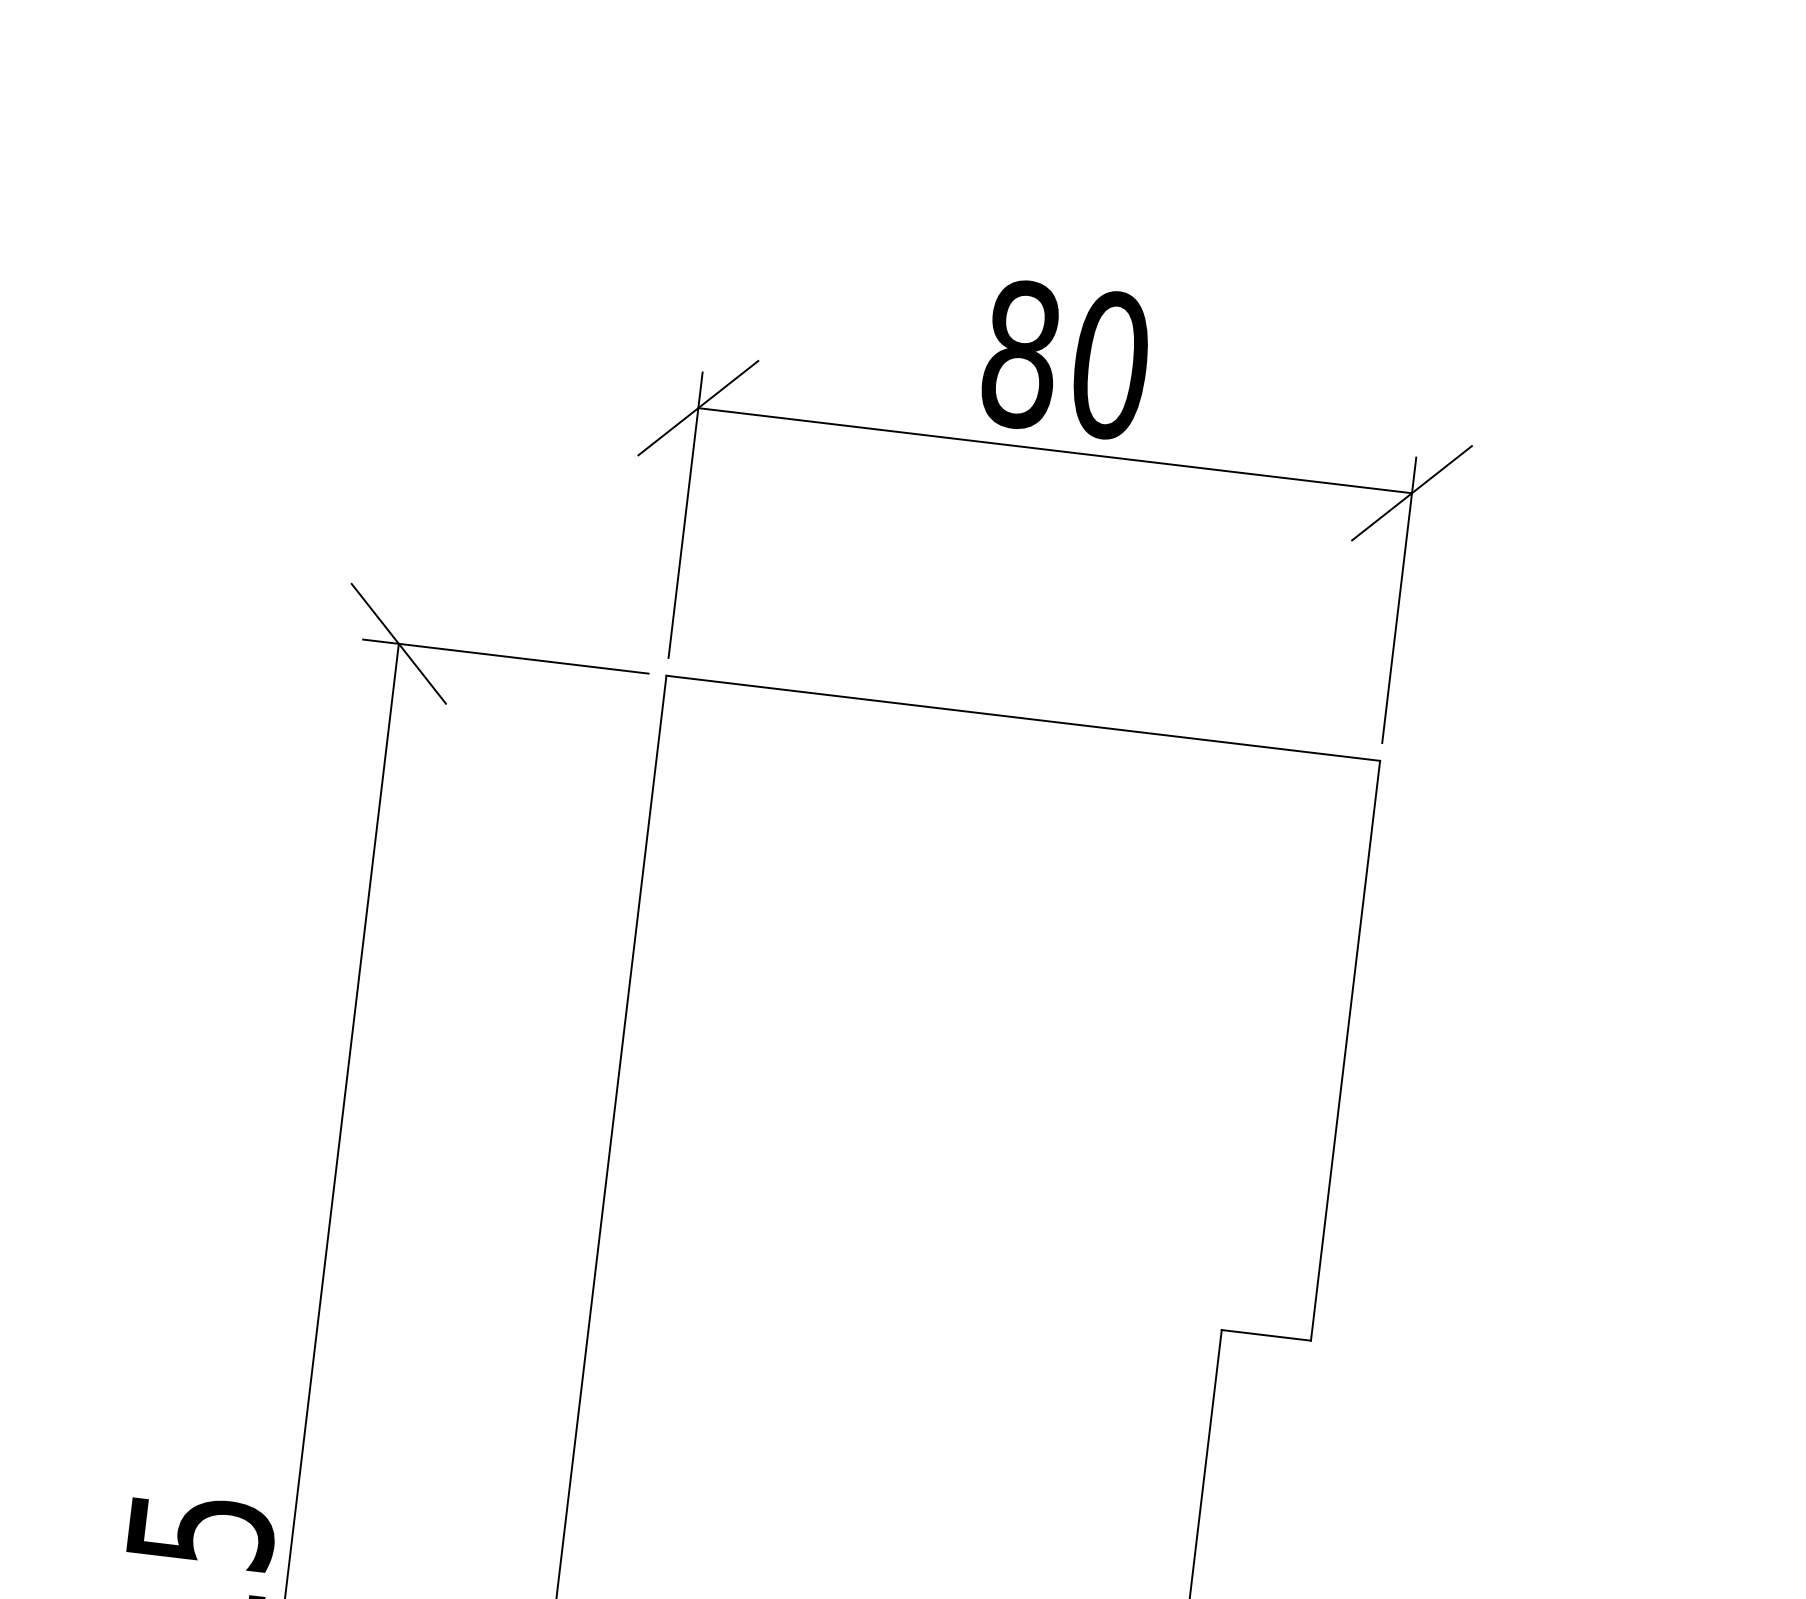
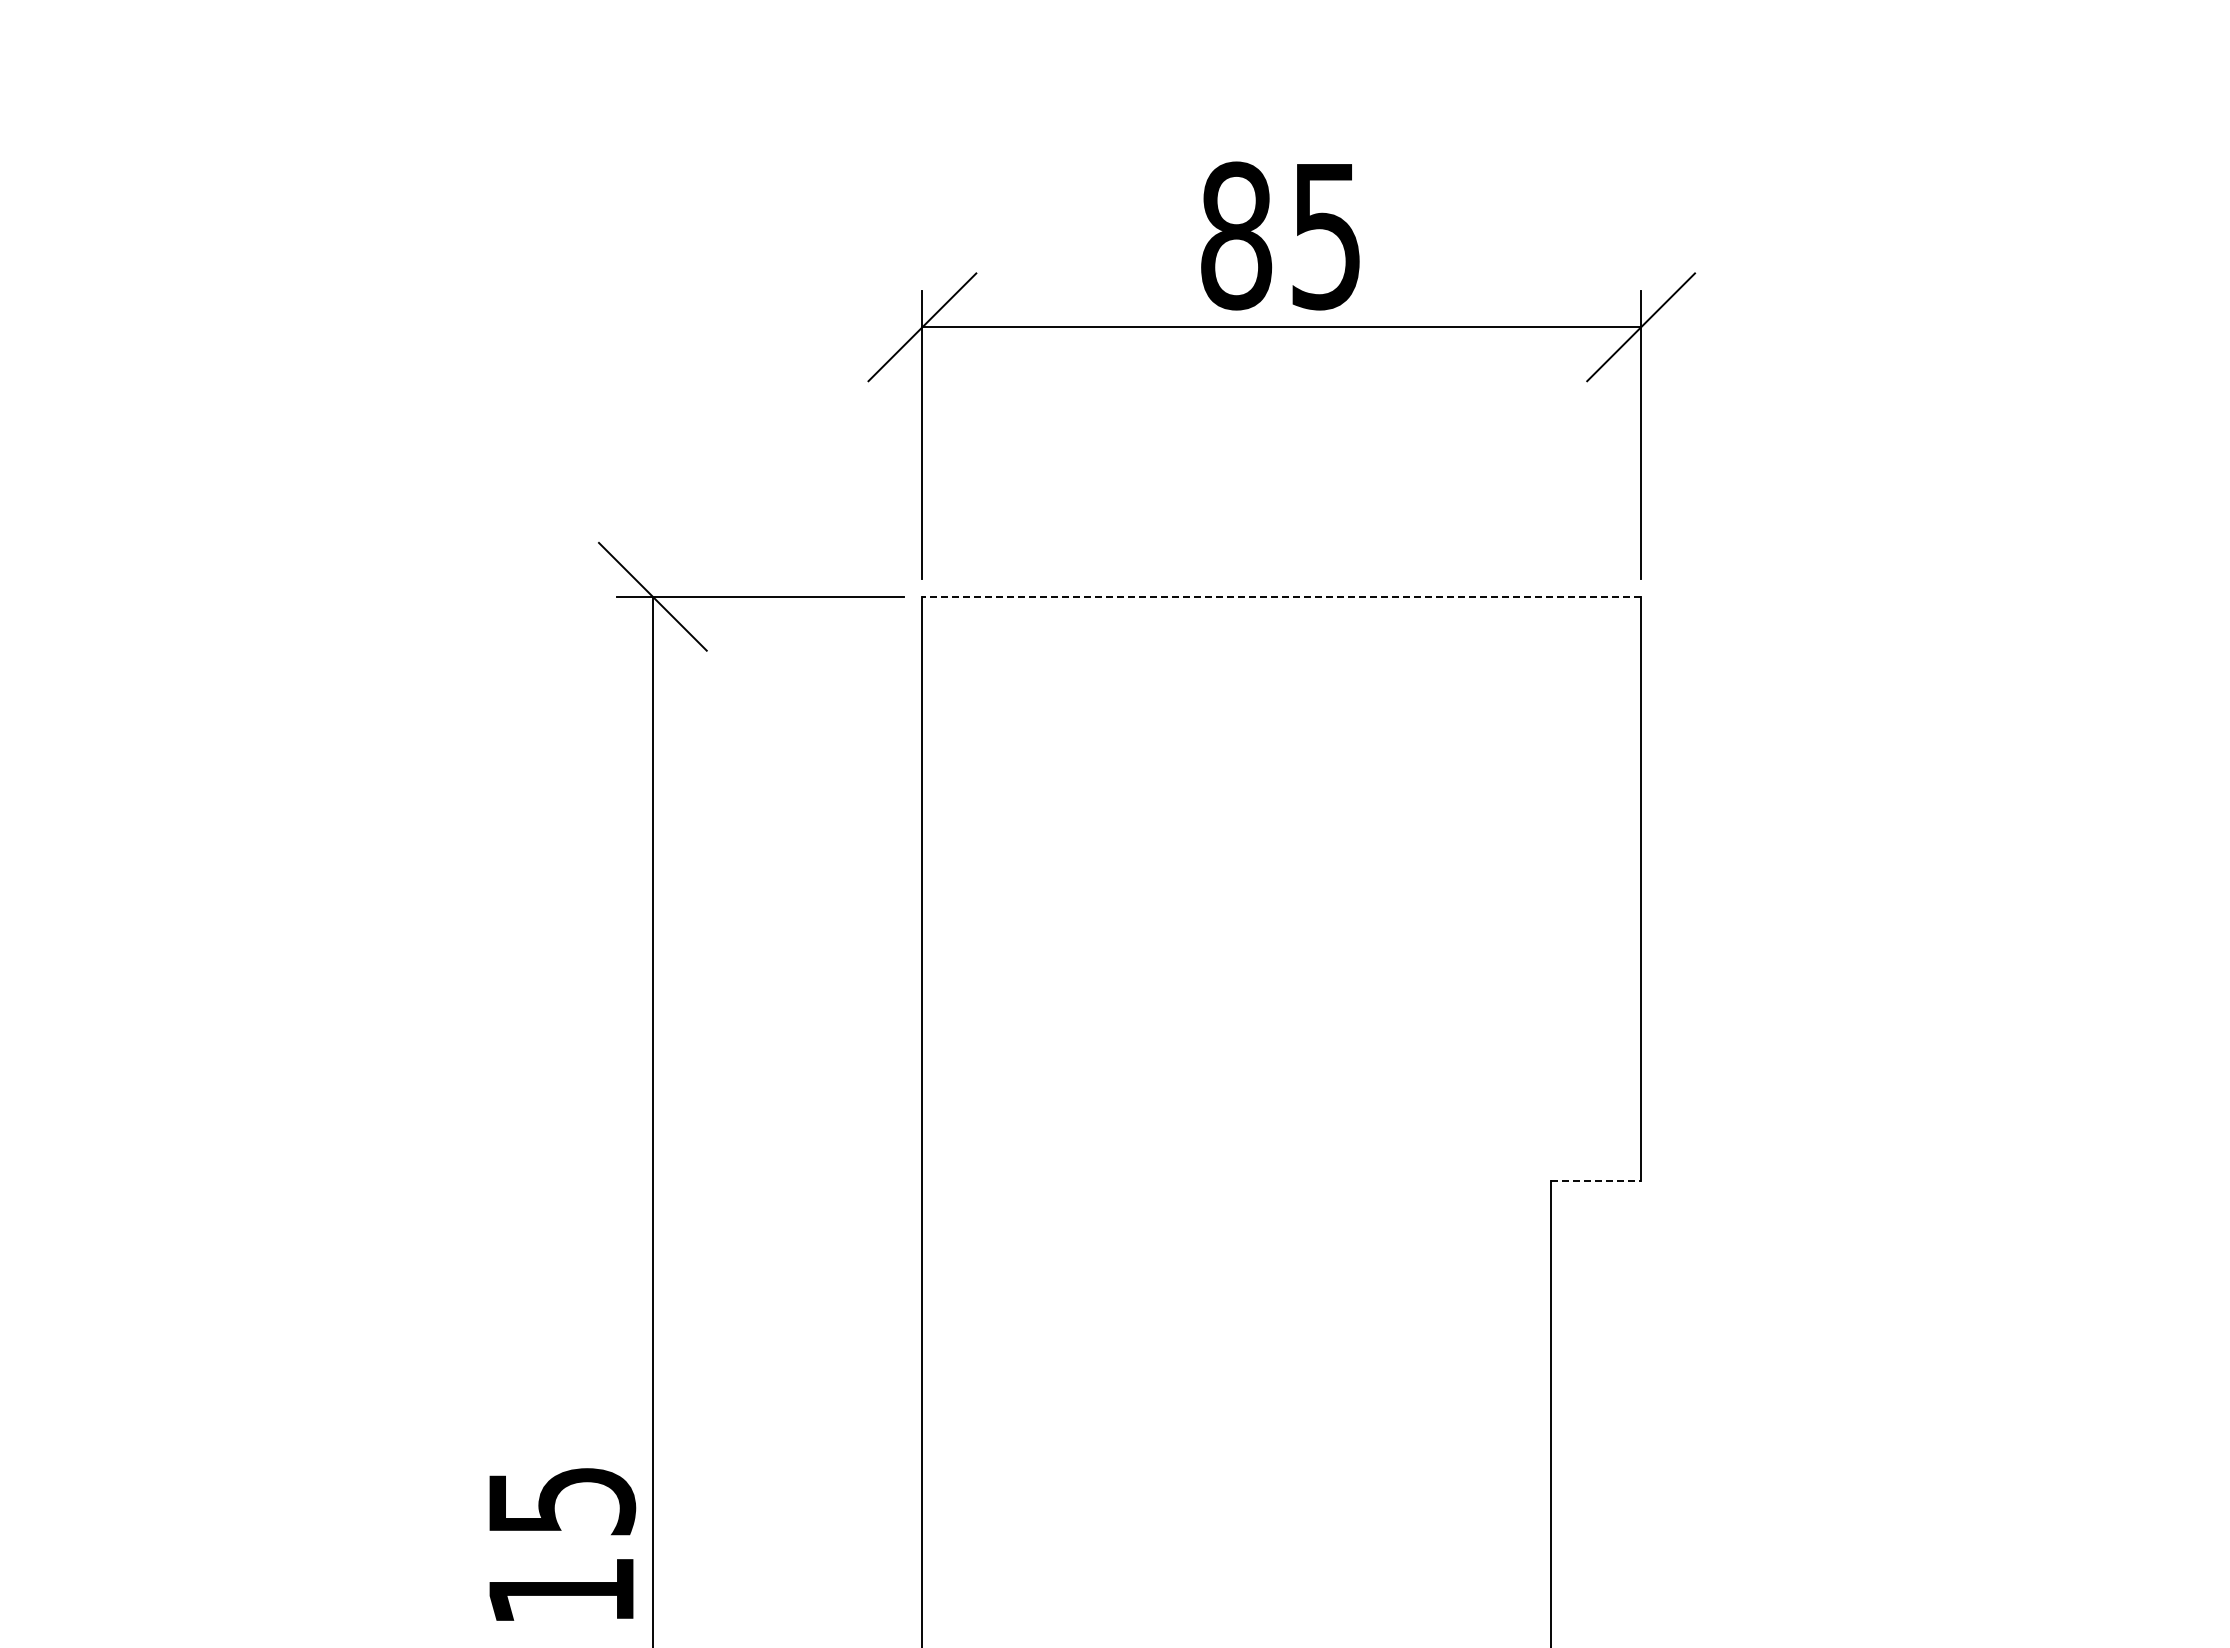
text: (1110, 364) -> (1326, 235), 80 -> 85
line: (1023, 717) -> (1281, 596), solid -> dashed
line: (1266, 1335) -> (1596, 1180), solid -> dashed

